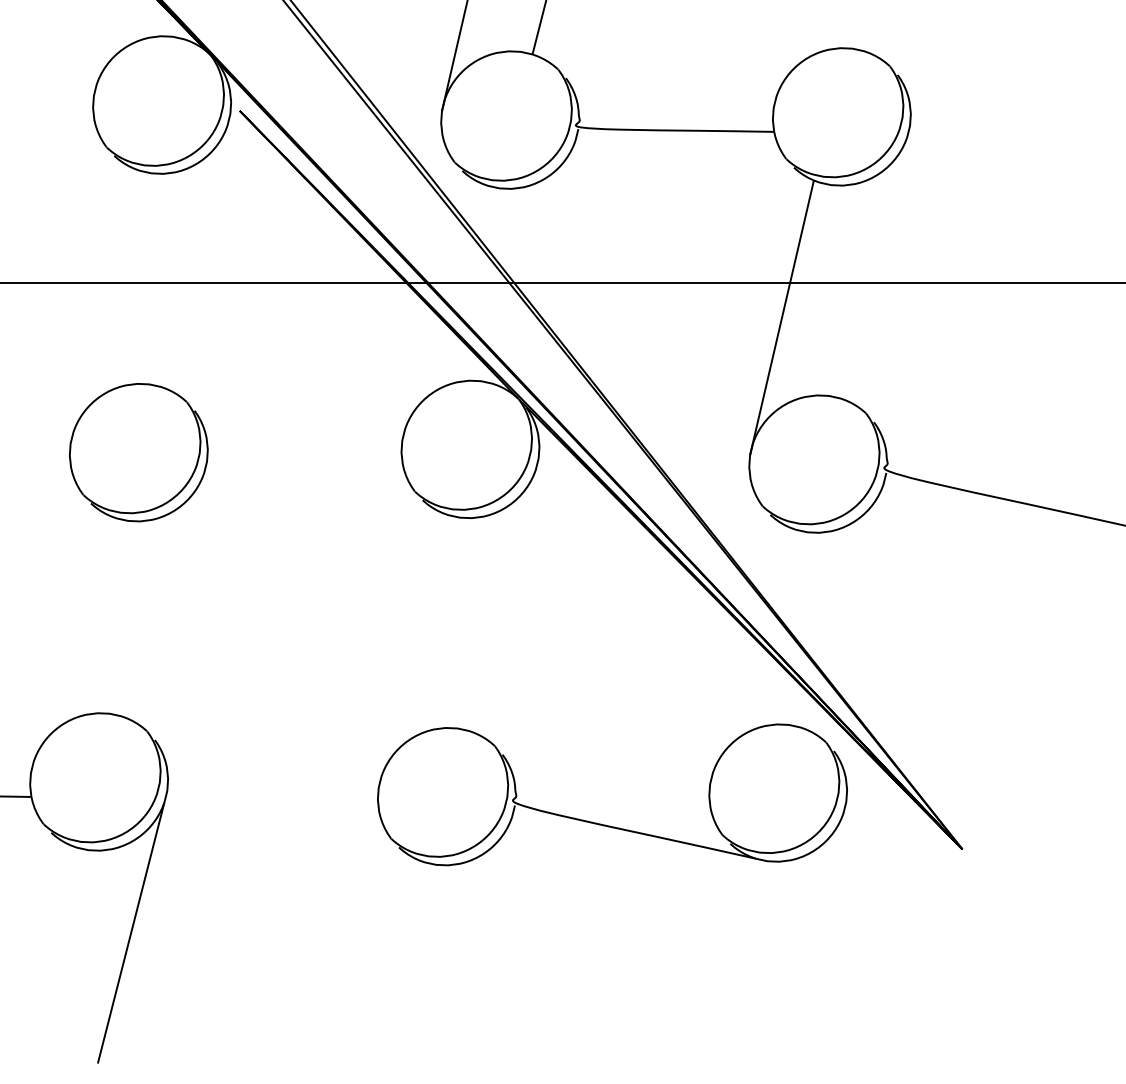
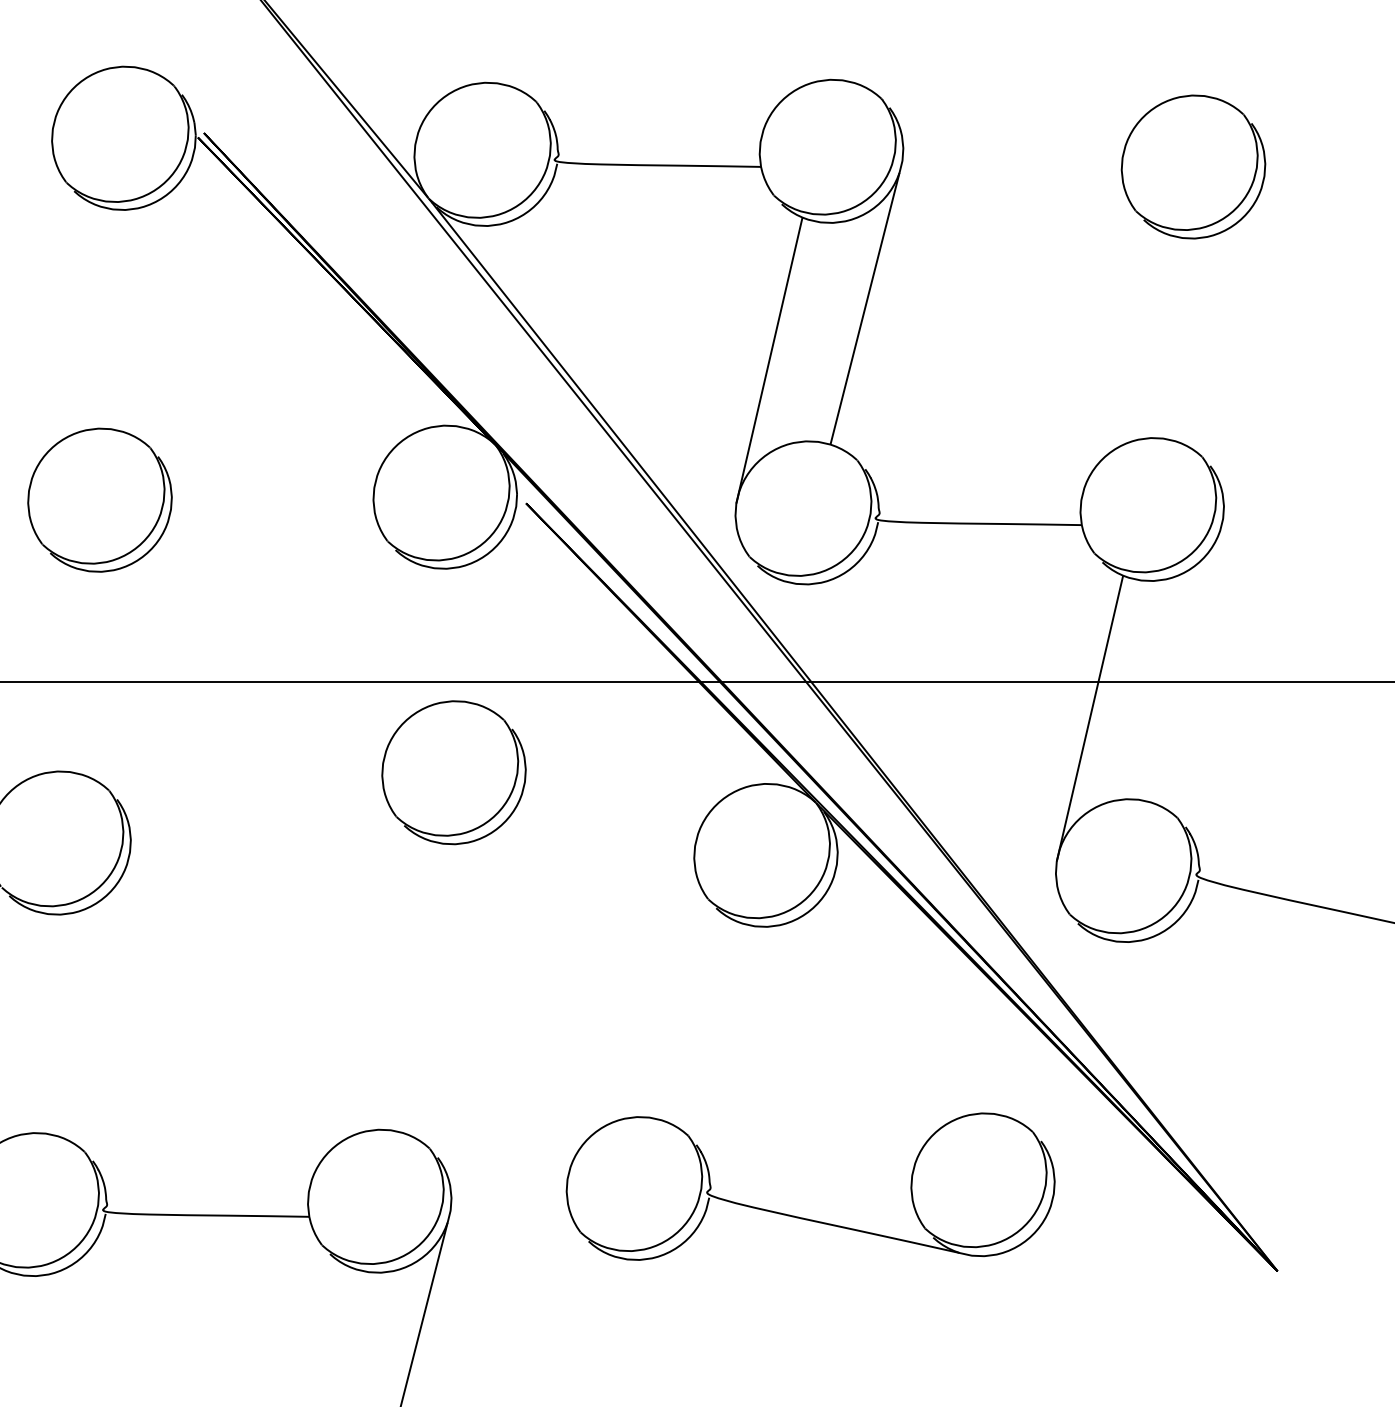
part: (138, 452) -> (453, 772), moved
part: (605, 824) -> (803, 1217), moved

